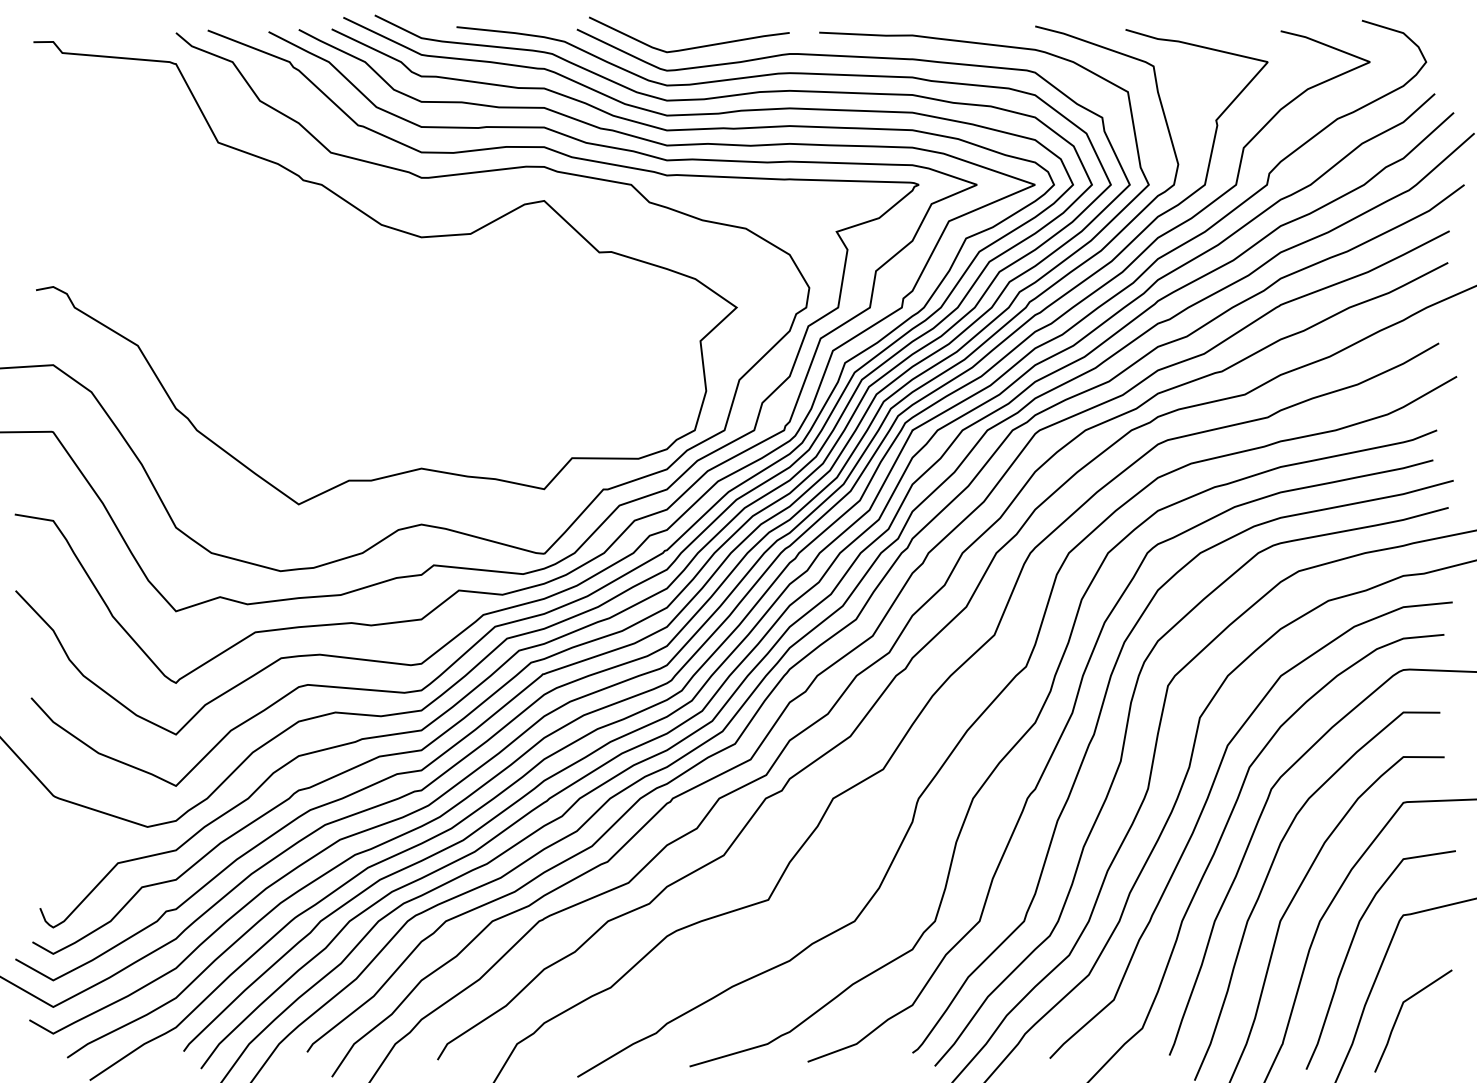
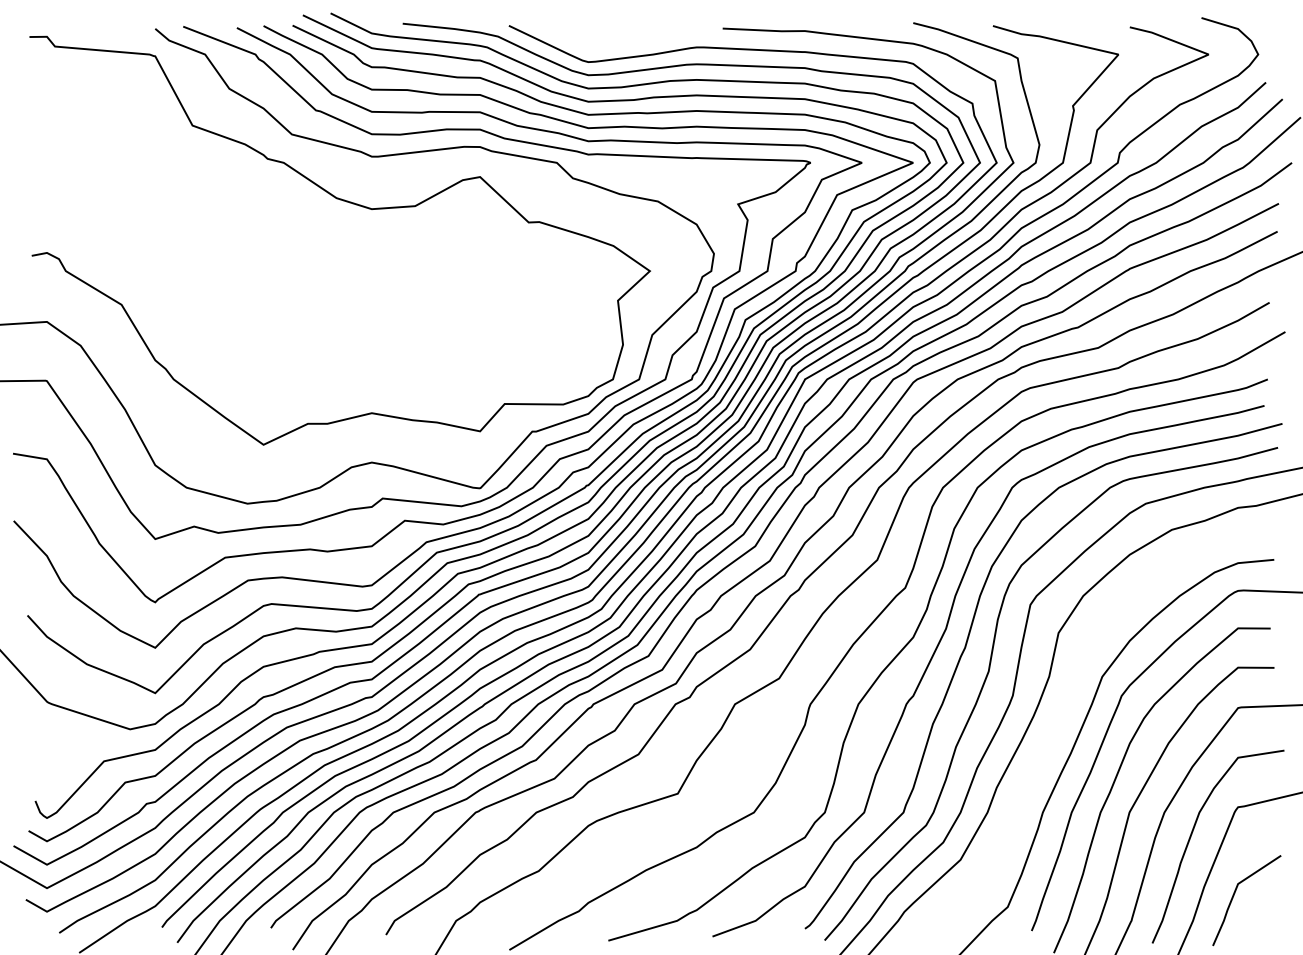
curve: (690, 47) -> (609, 41), removed
curve: (1203, 812) -> (1061, 716), removed

